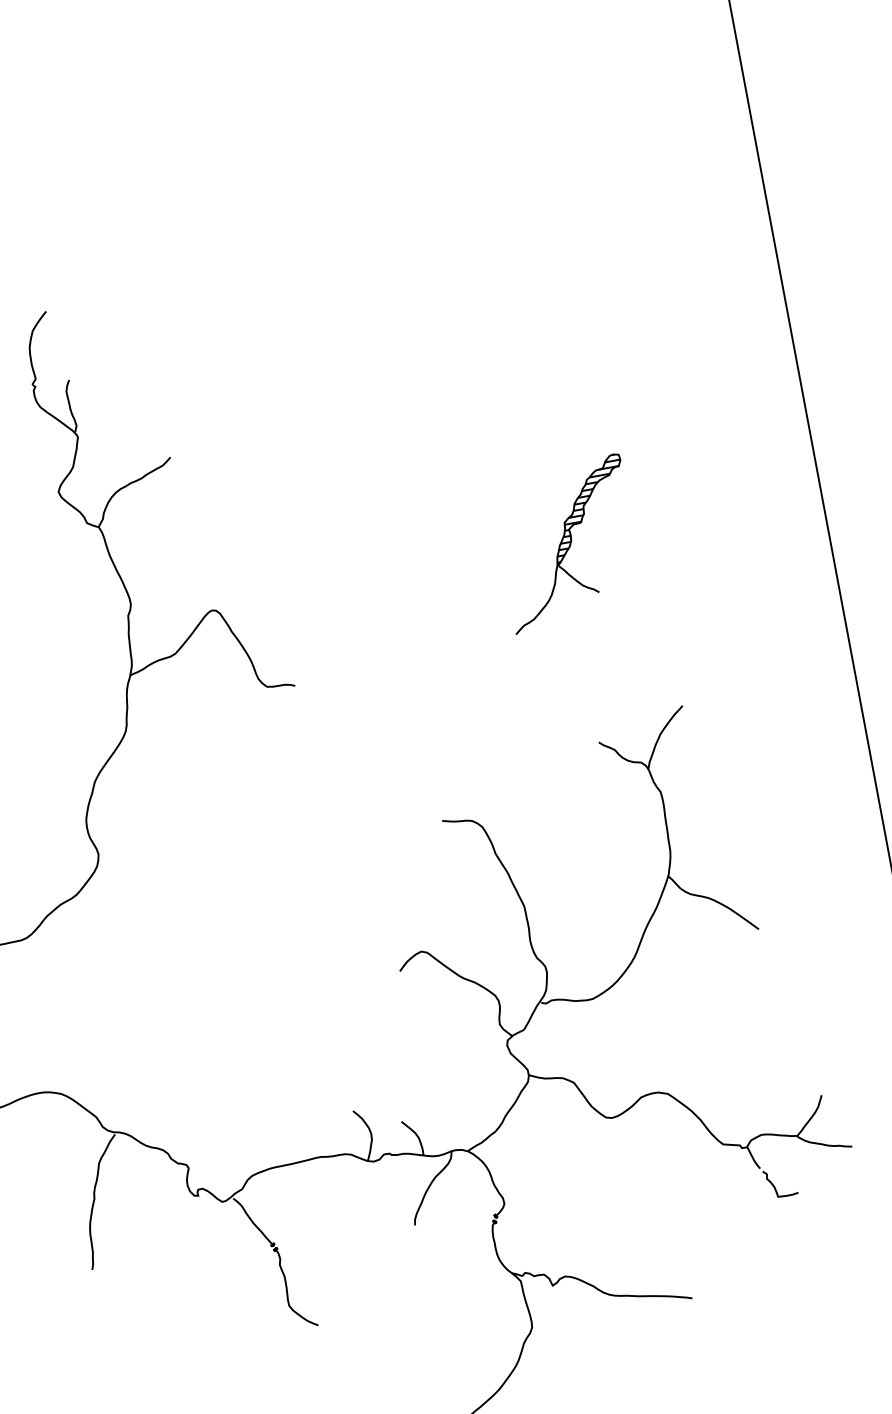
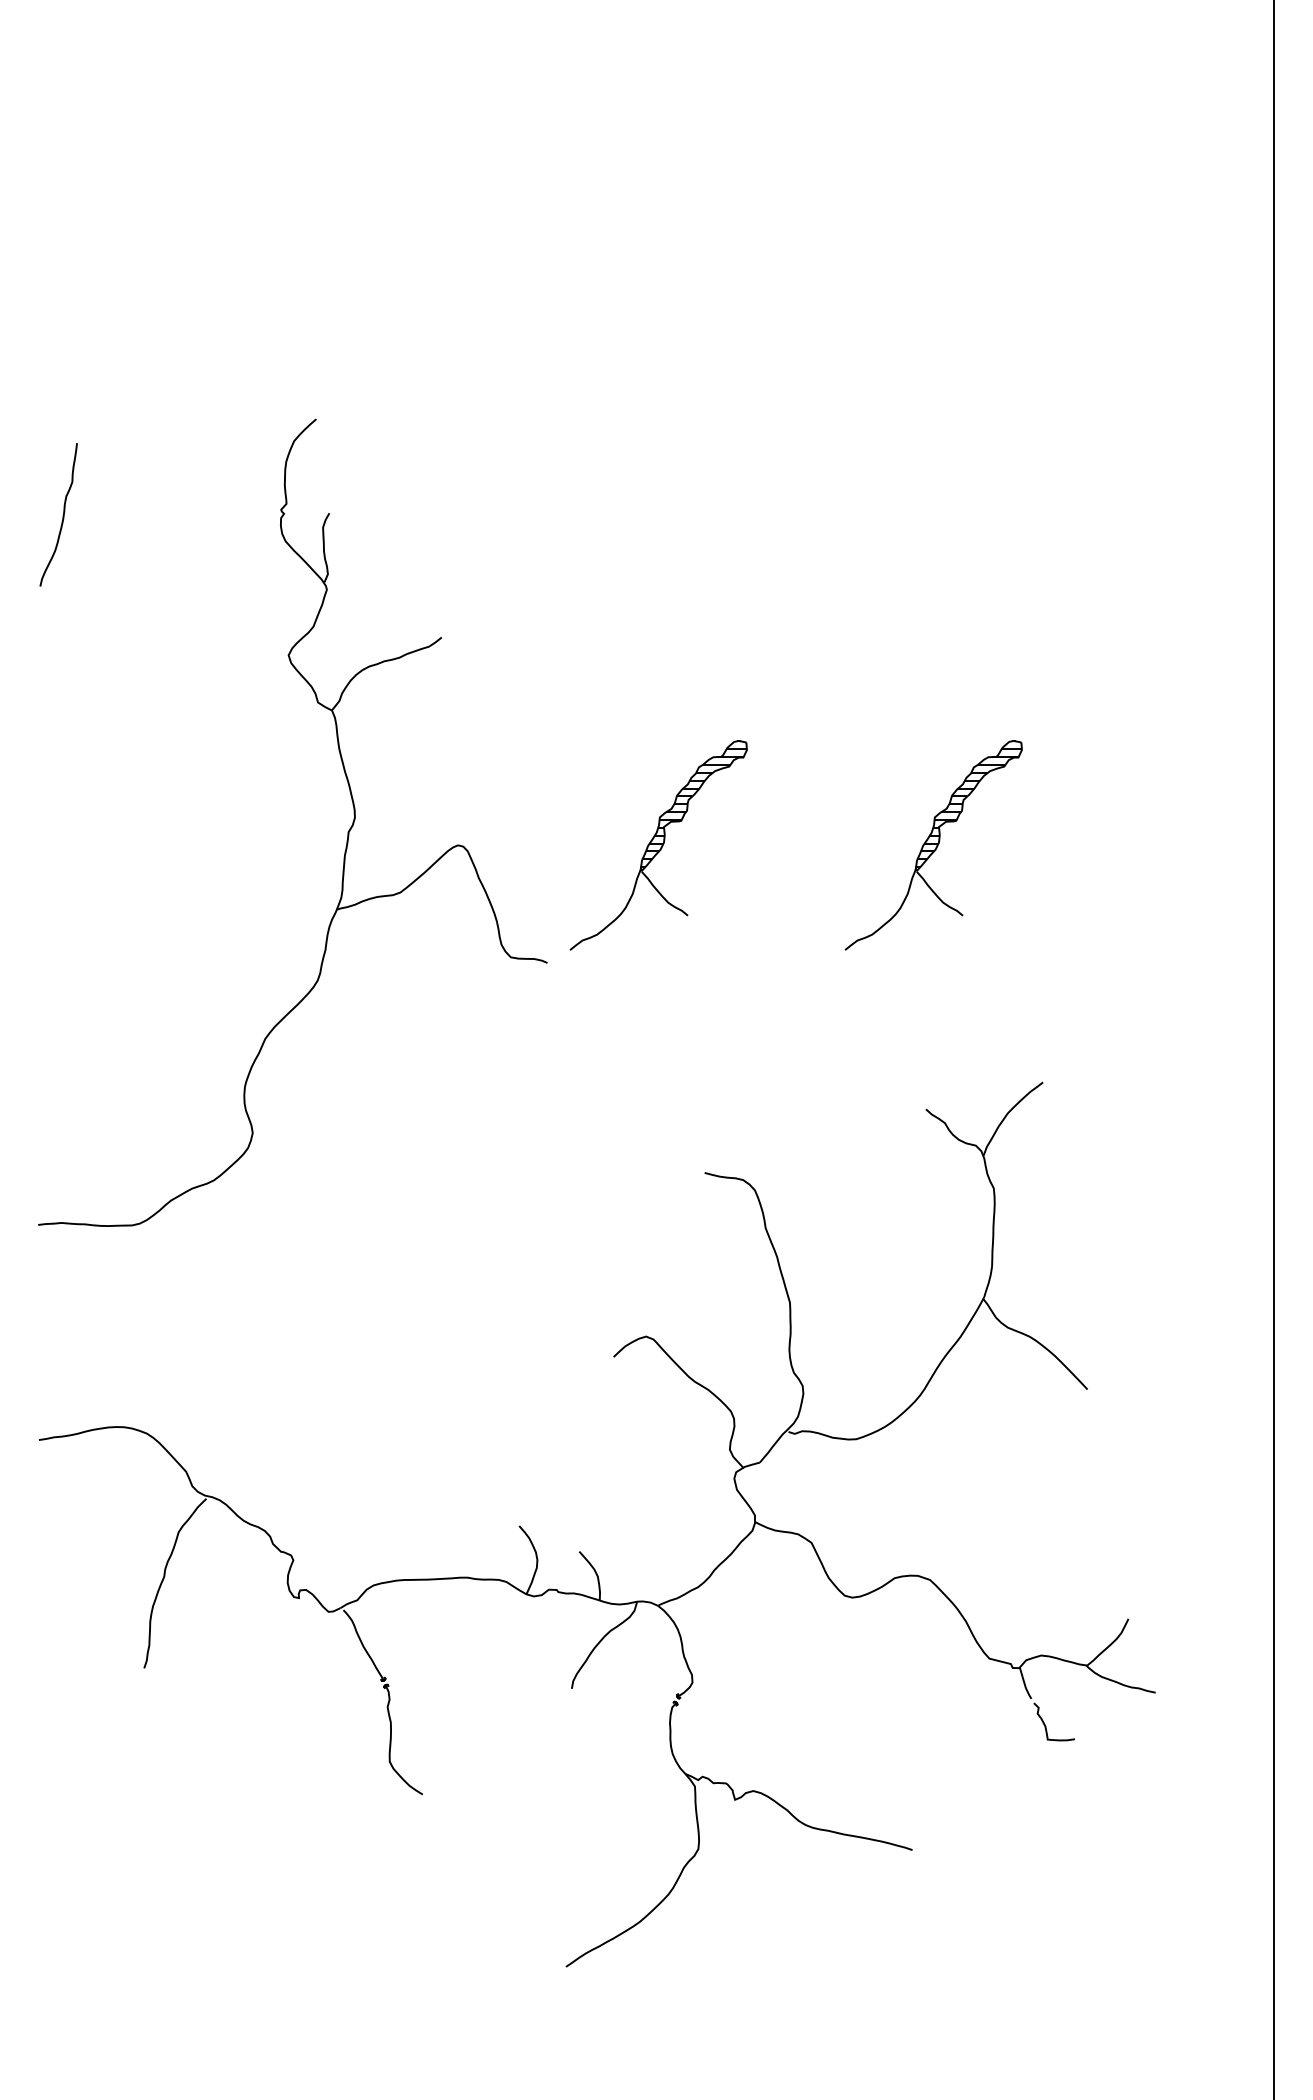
part: (361, 582) -> (658, 845), added

